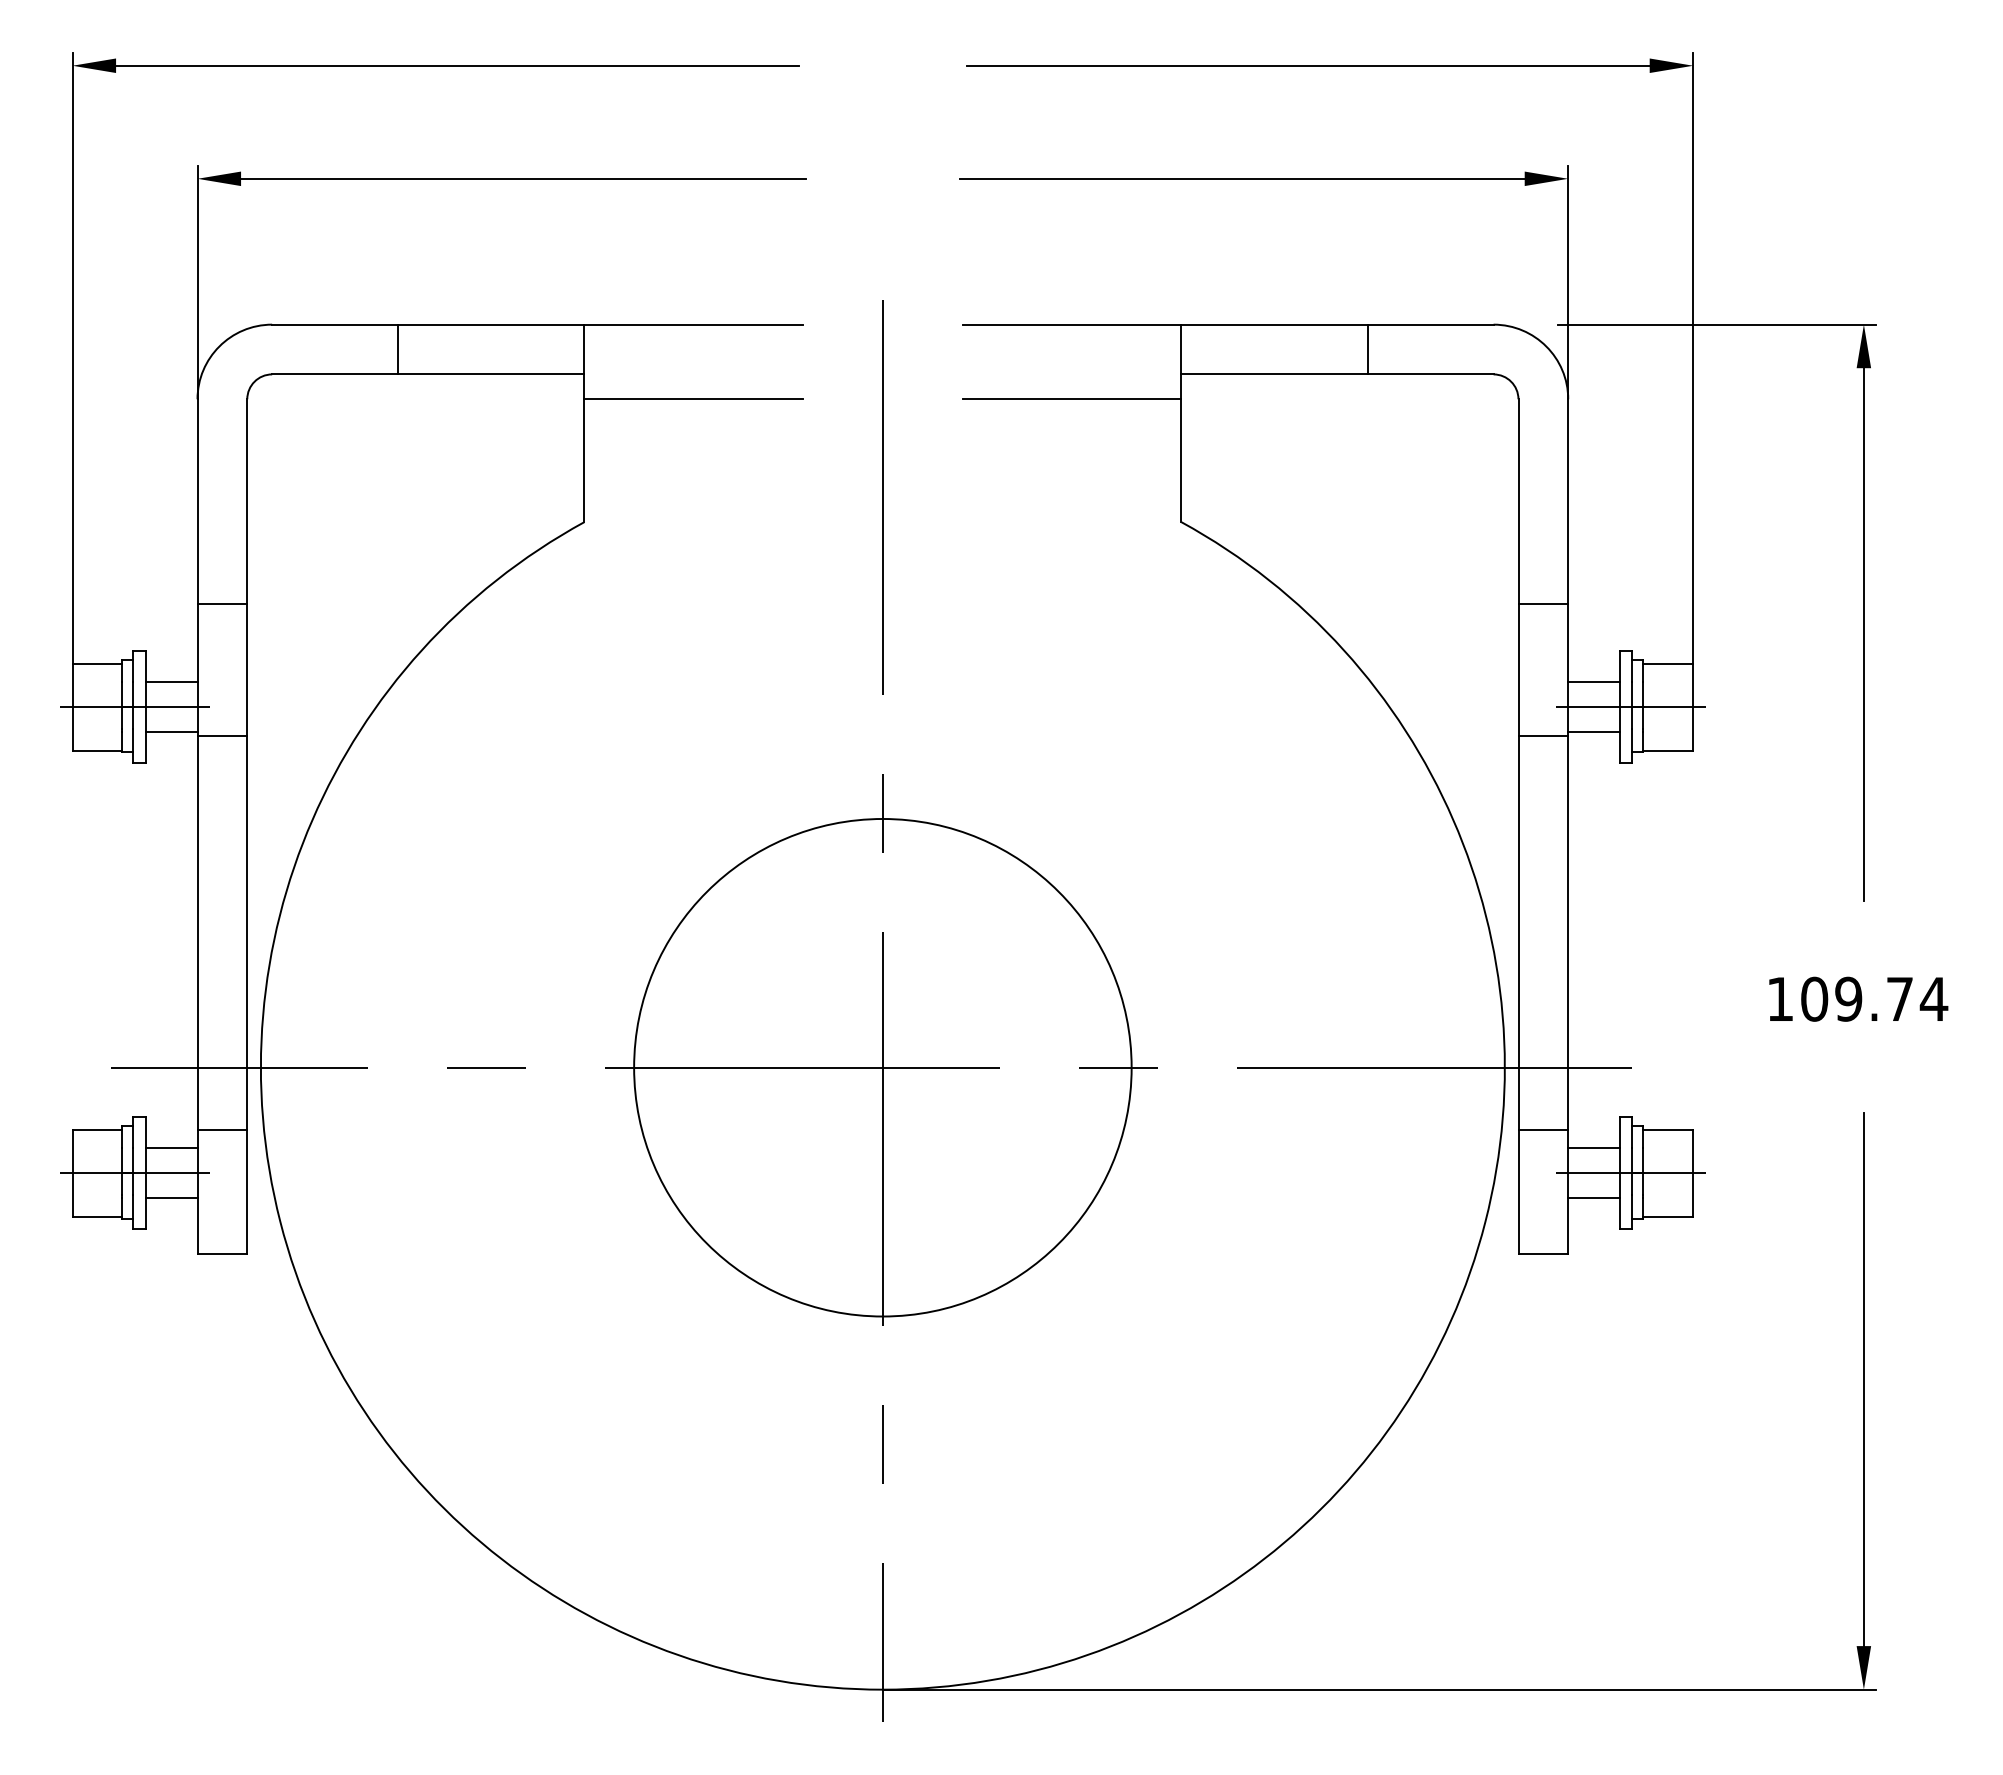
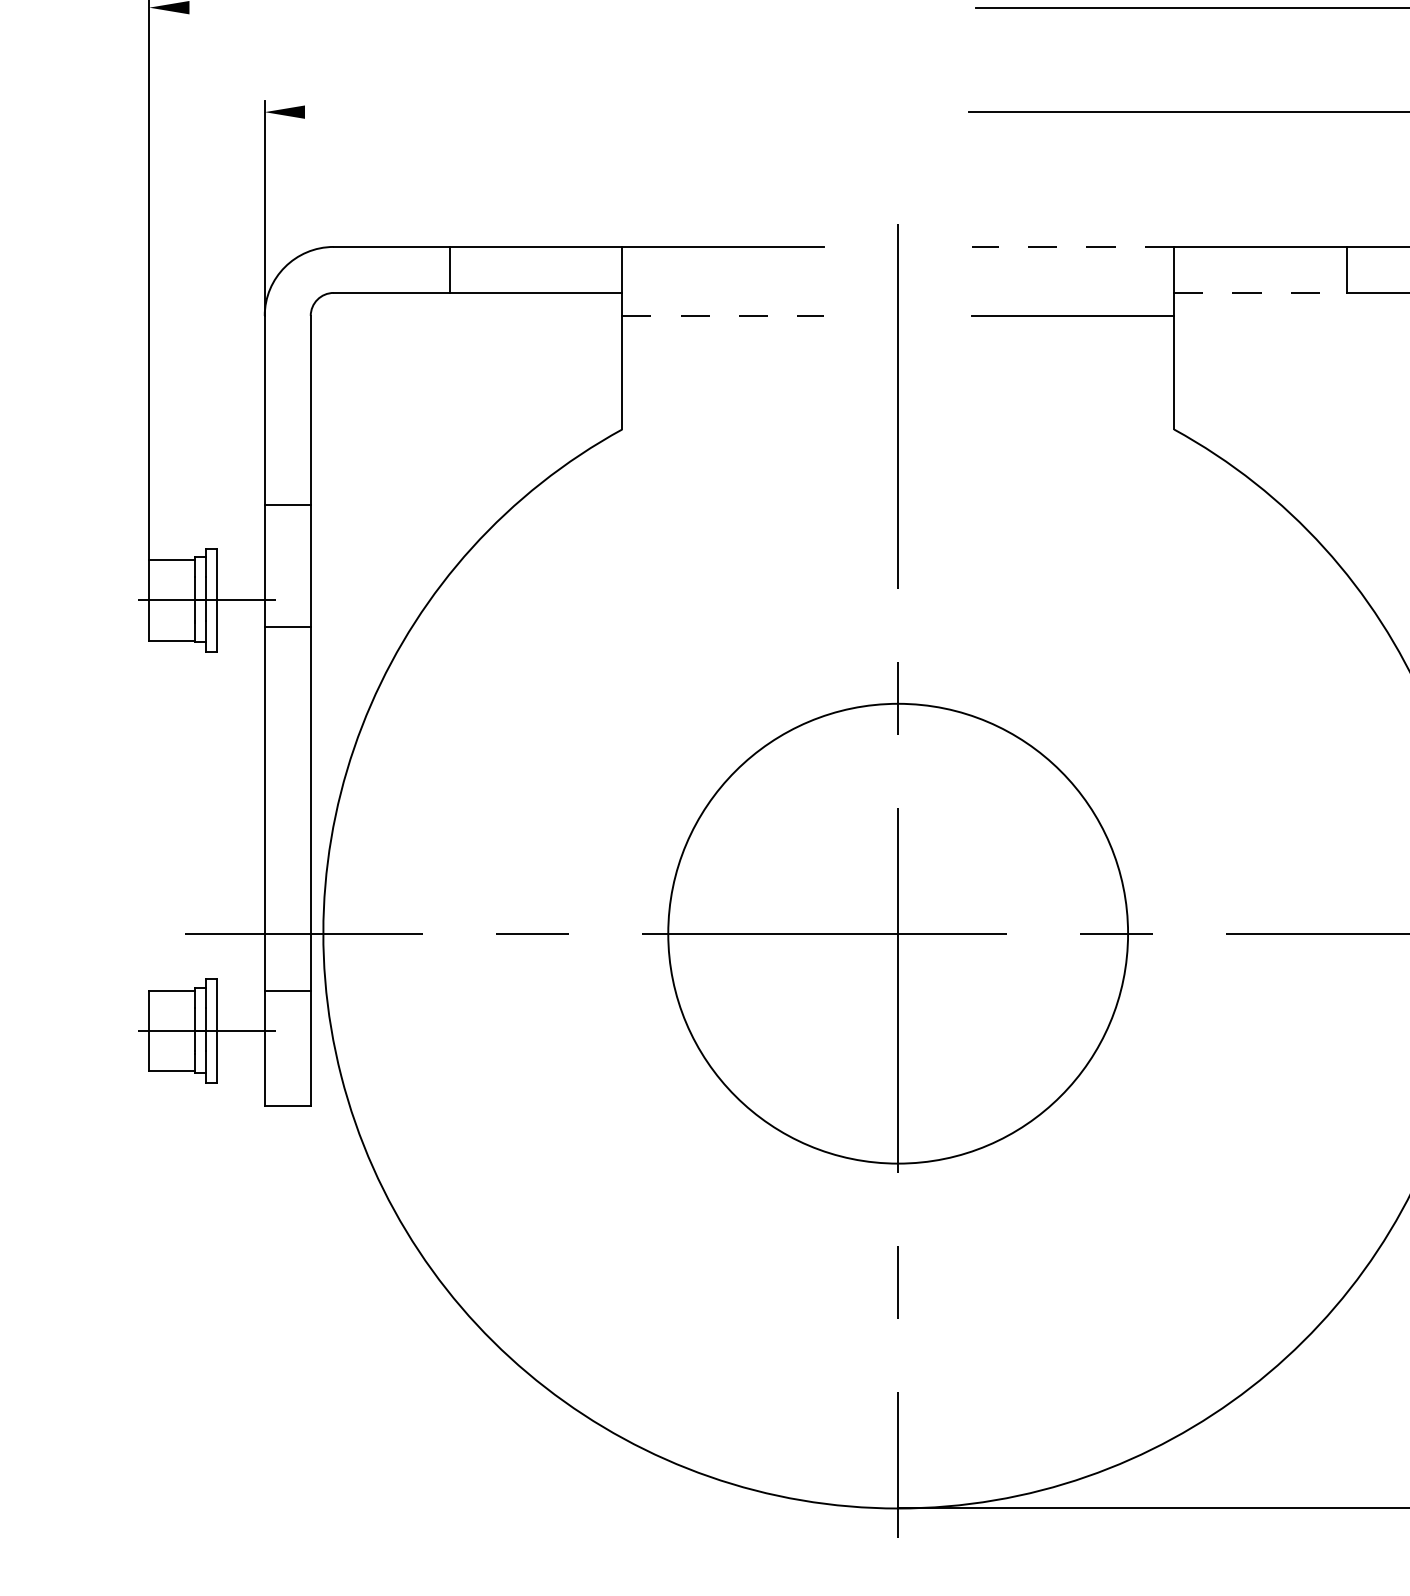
line: (457, 65) -> (505, 7), removed
line: (523, 178) -> (566, 111), removed
line: (1071, 324) -> (1072, 246), solid -> dashed
line: (1275, 374) -> (1261, 293), solid -> dashed
line: (694, 399) -> (724, 316), solid -> dashed
line: (171, 682) -> (240, 577), removed
line: (171, 731) -> (240, 622), removed
line: (171, 1148) -> (240, 1008), removed
line: (171, 1198) -> (240, 1054), removed

